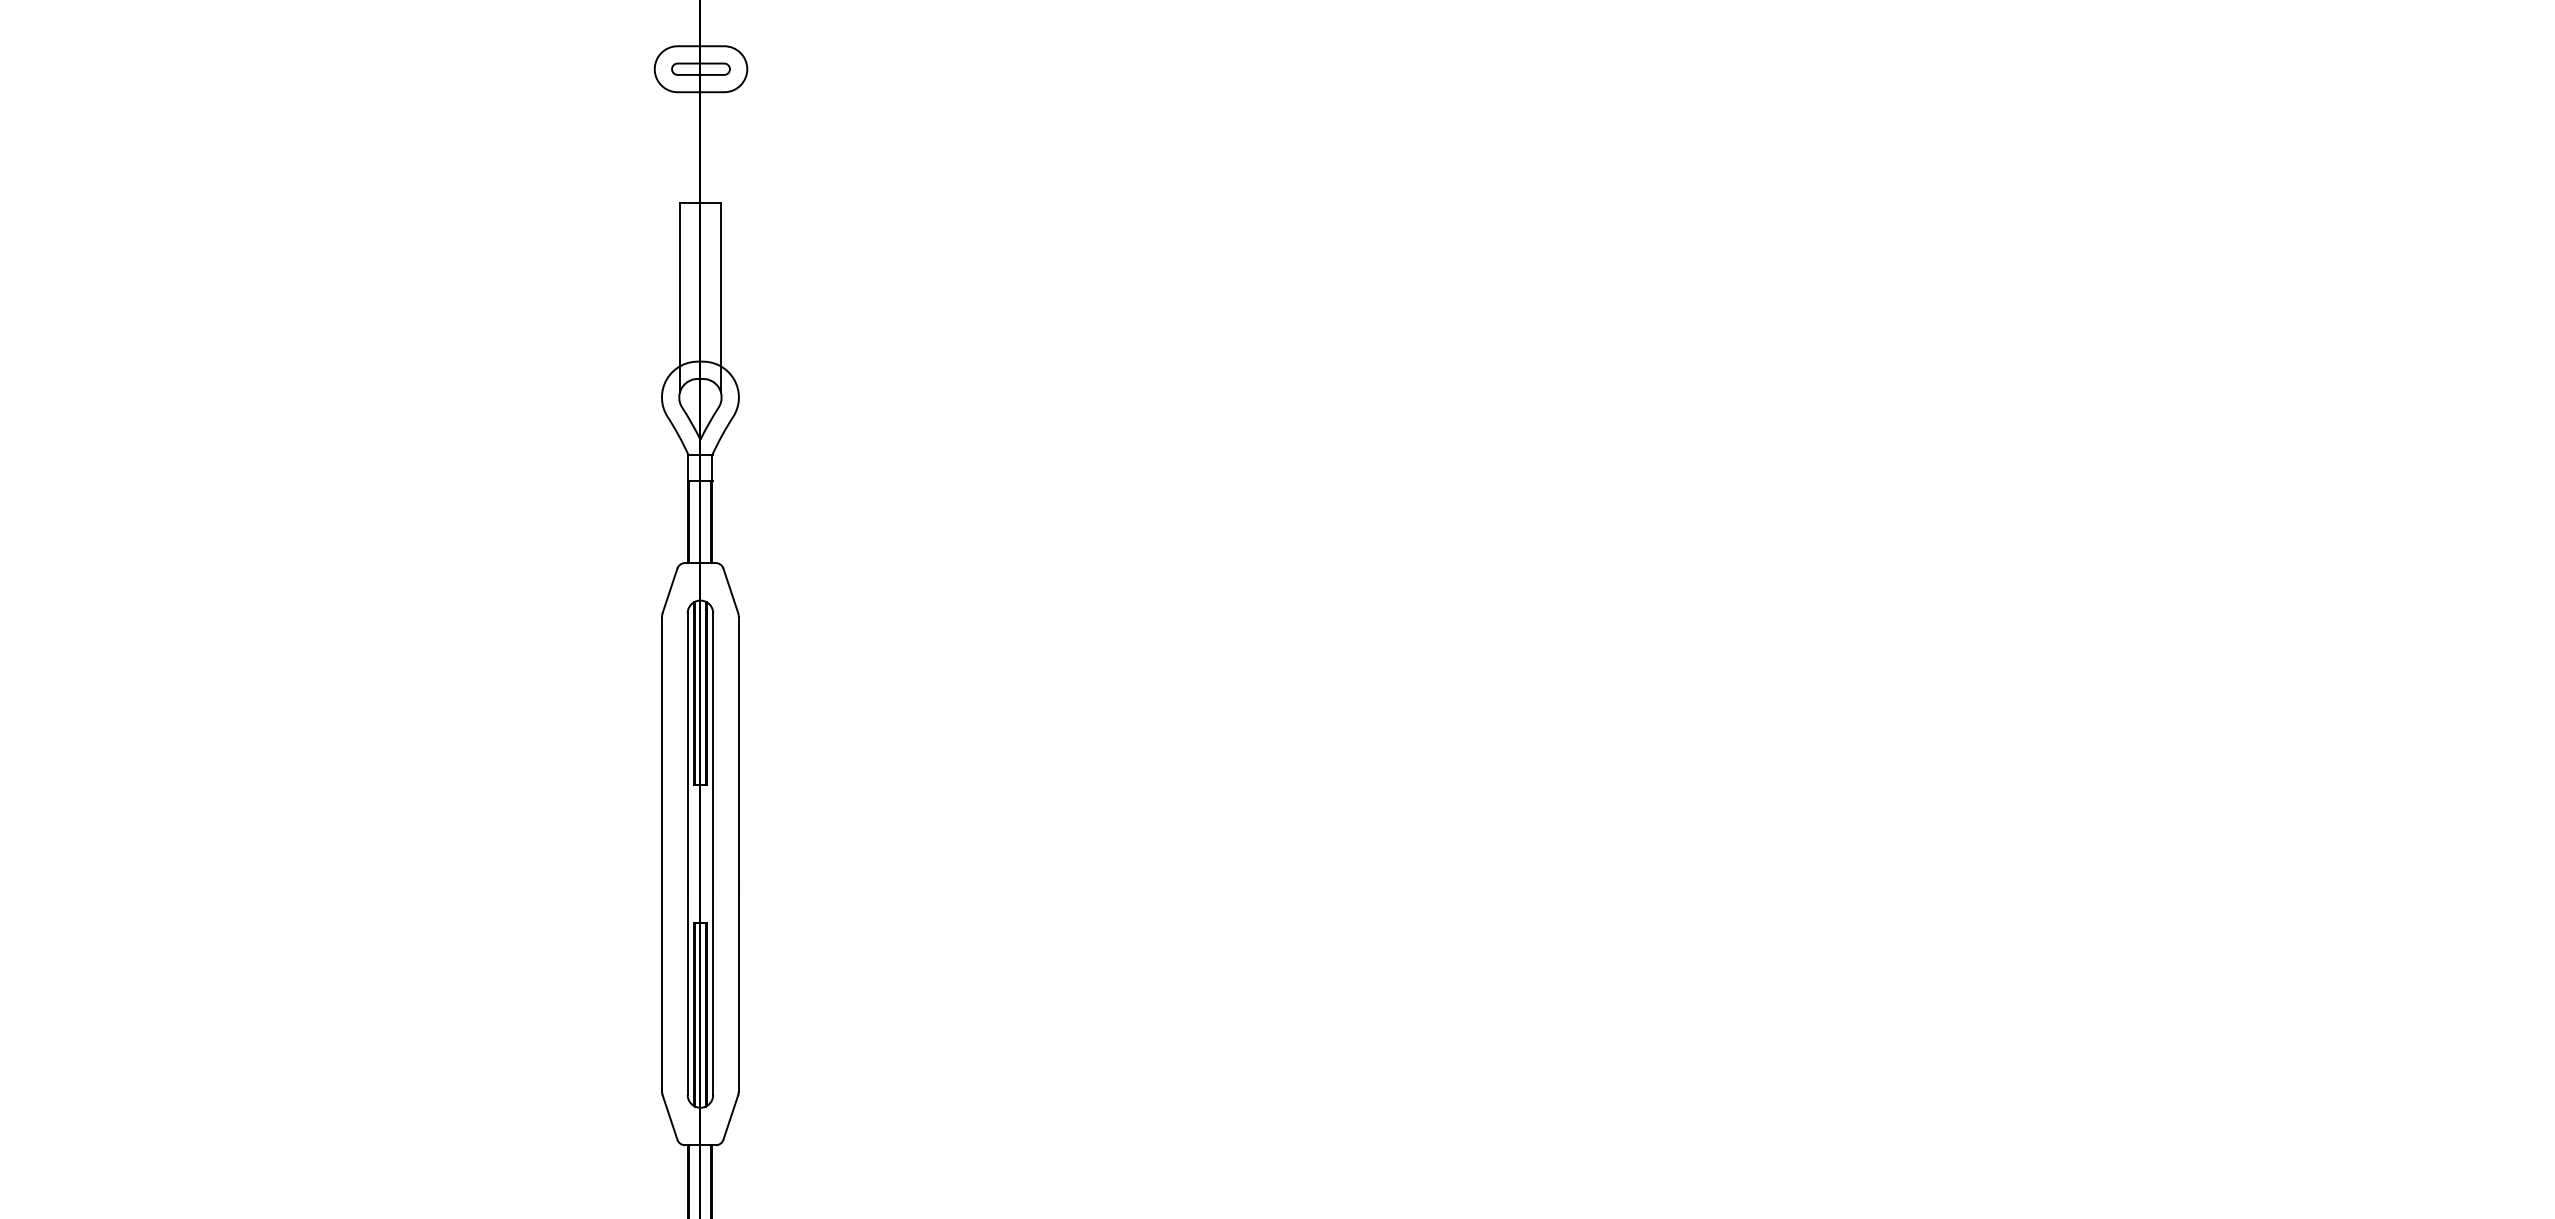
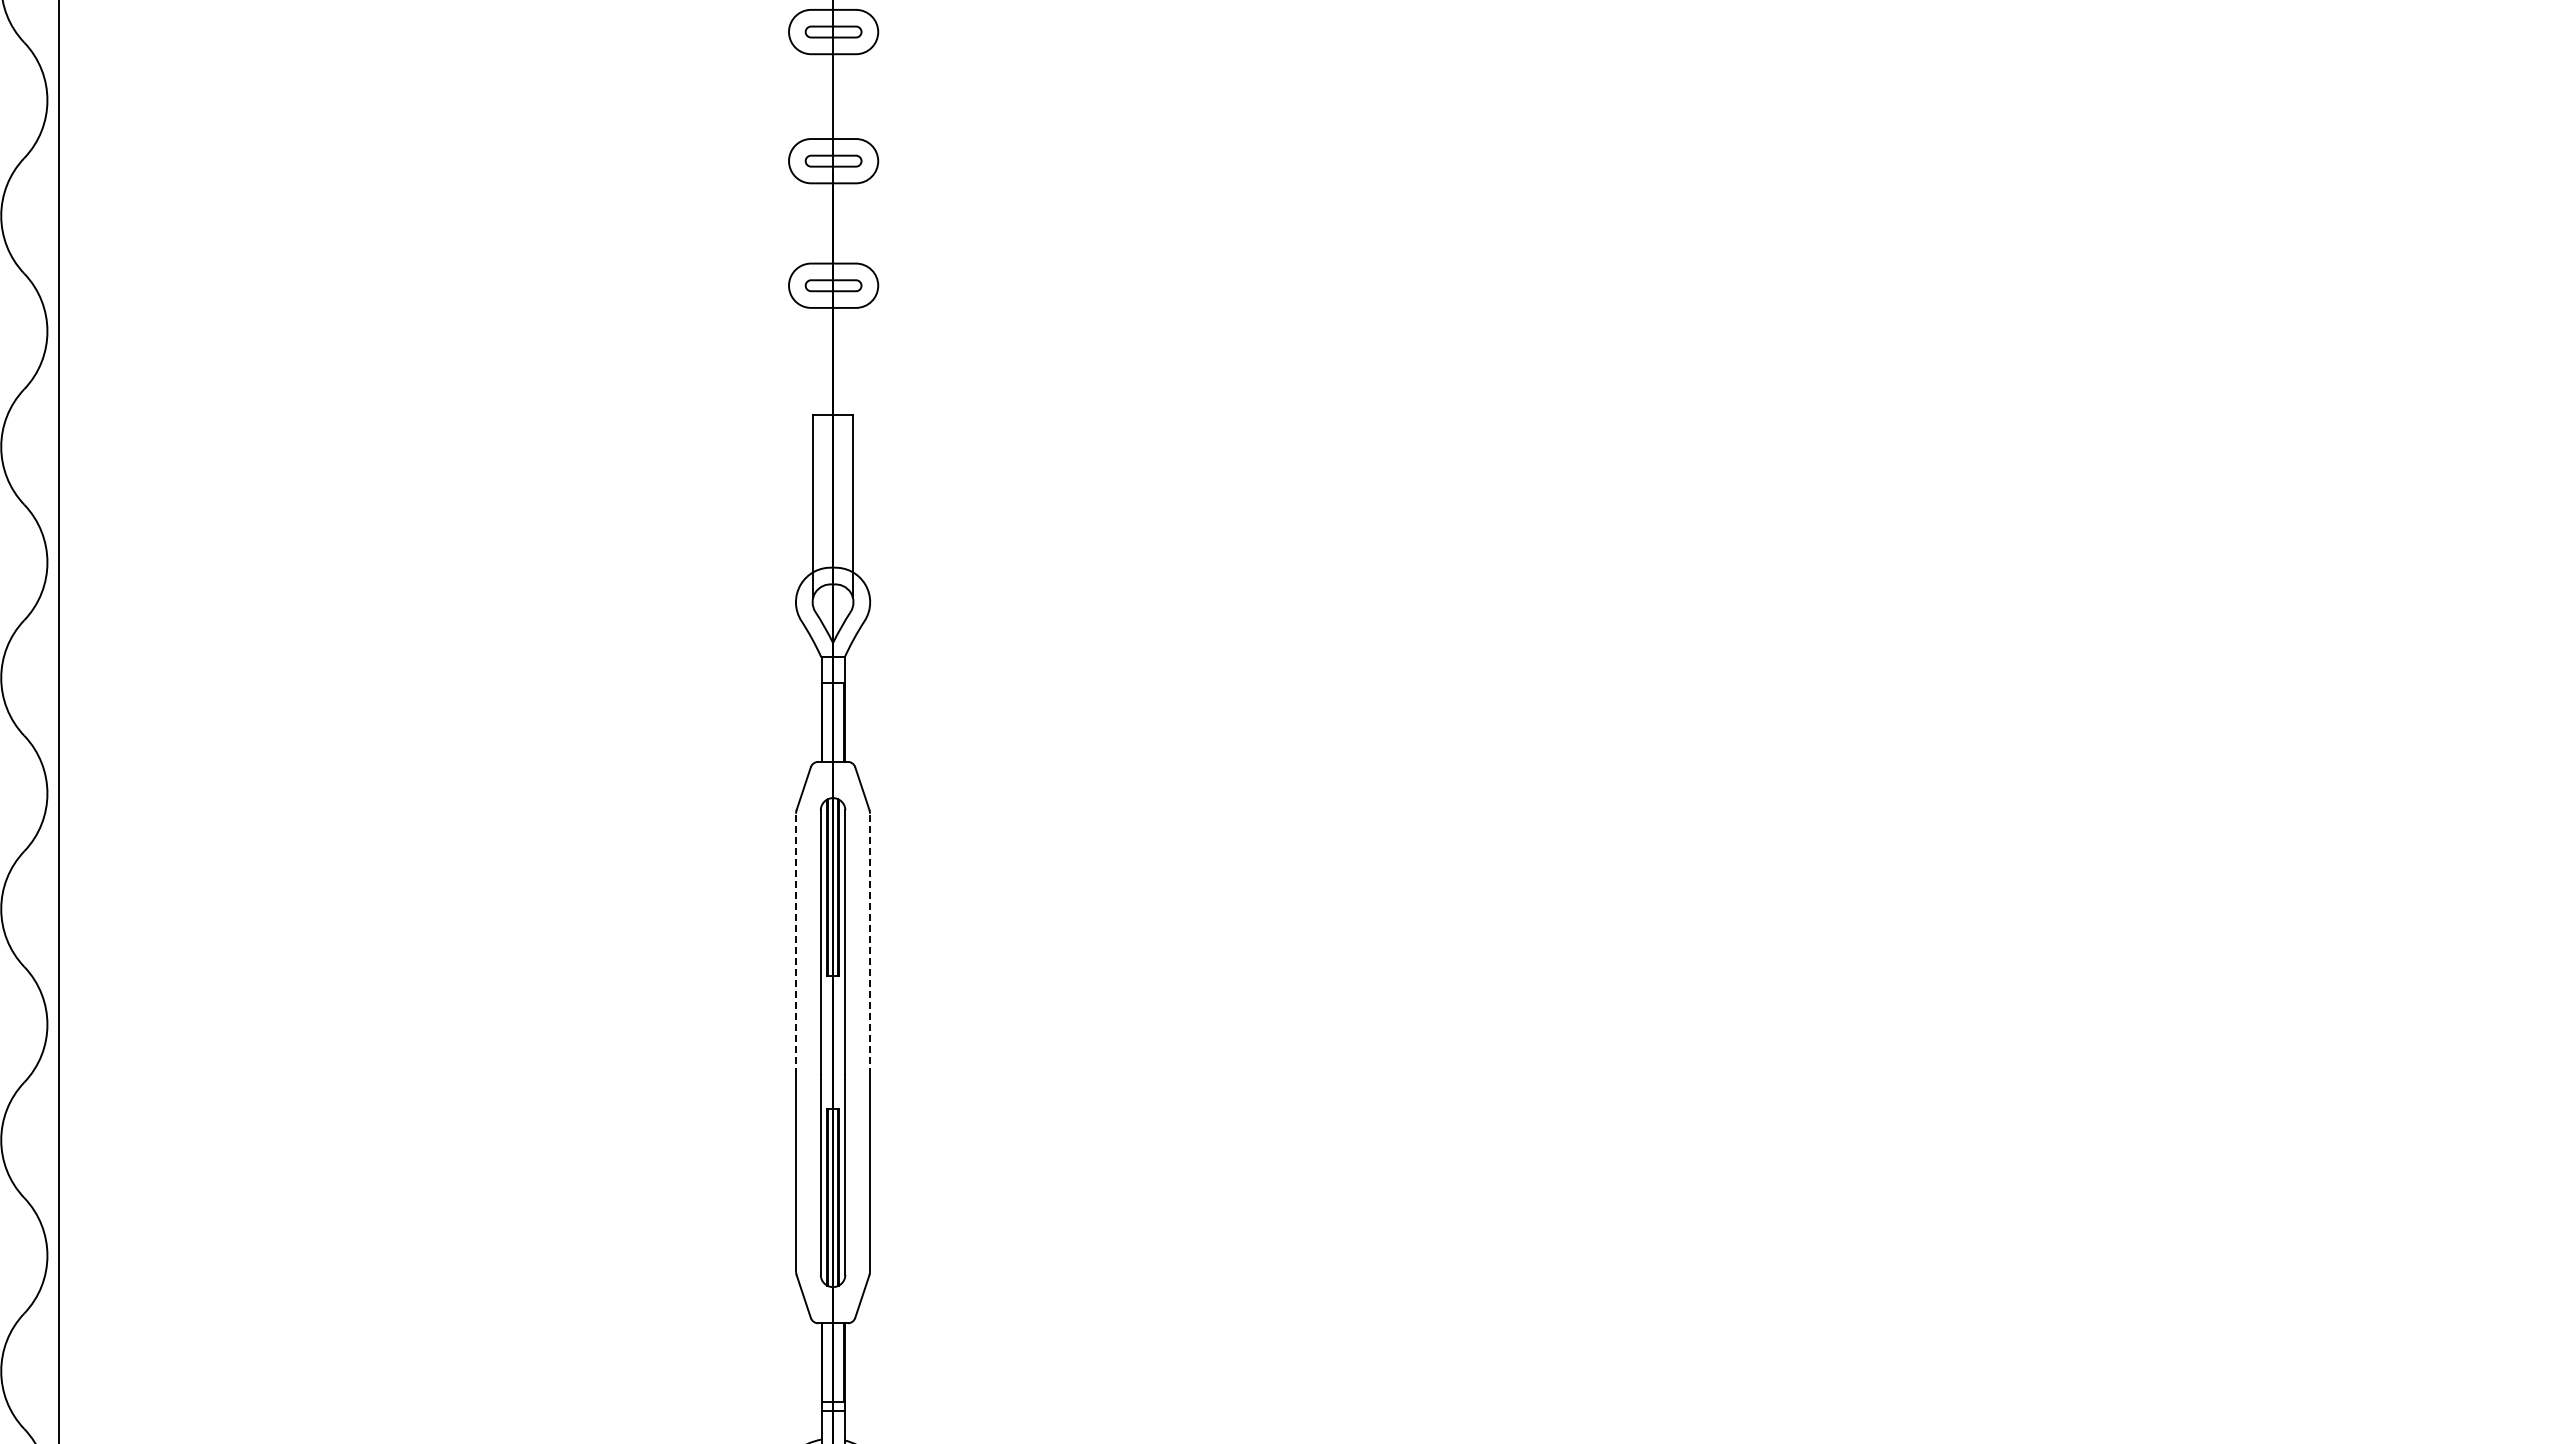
line: (662, 752) -> (796, 944), solid -> dashed
line: (739, 752) -> (870, 944), solid -> dashed

